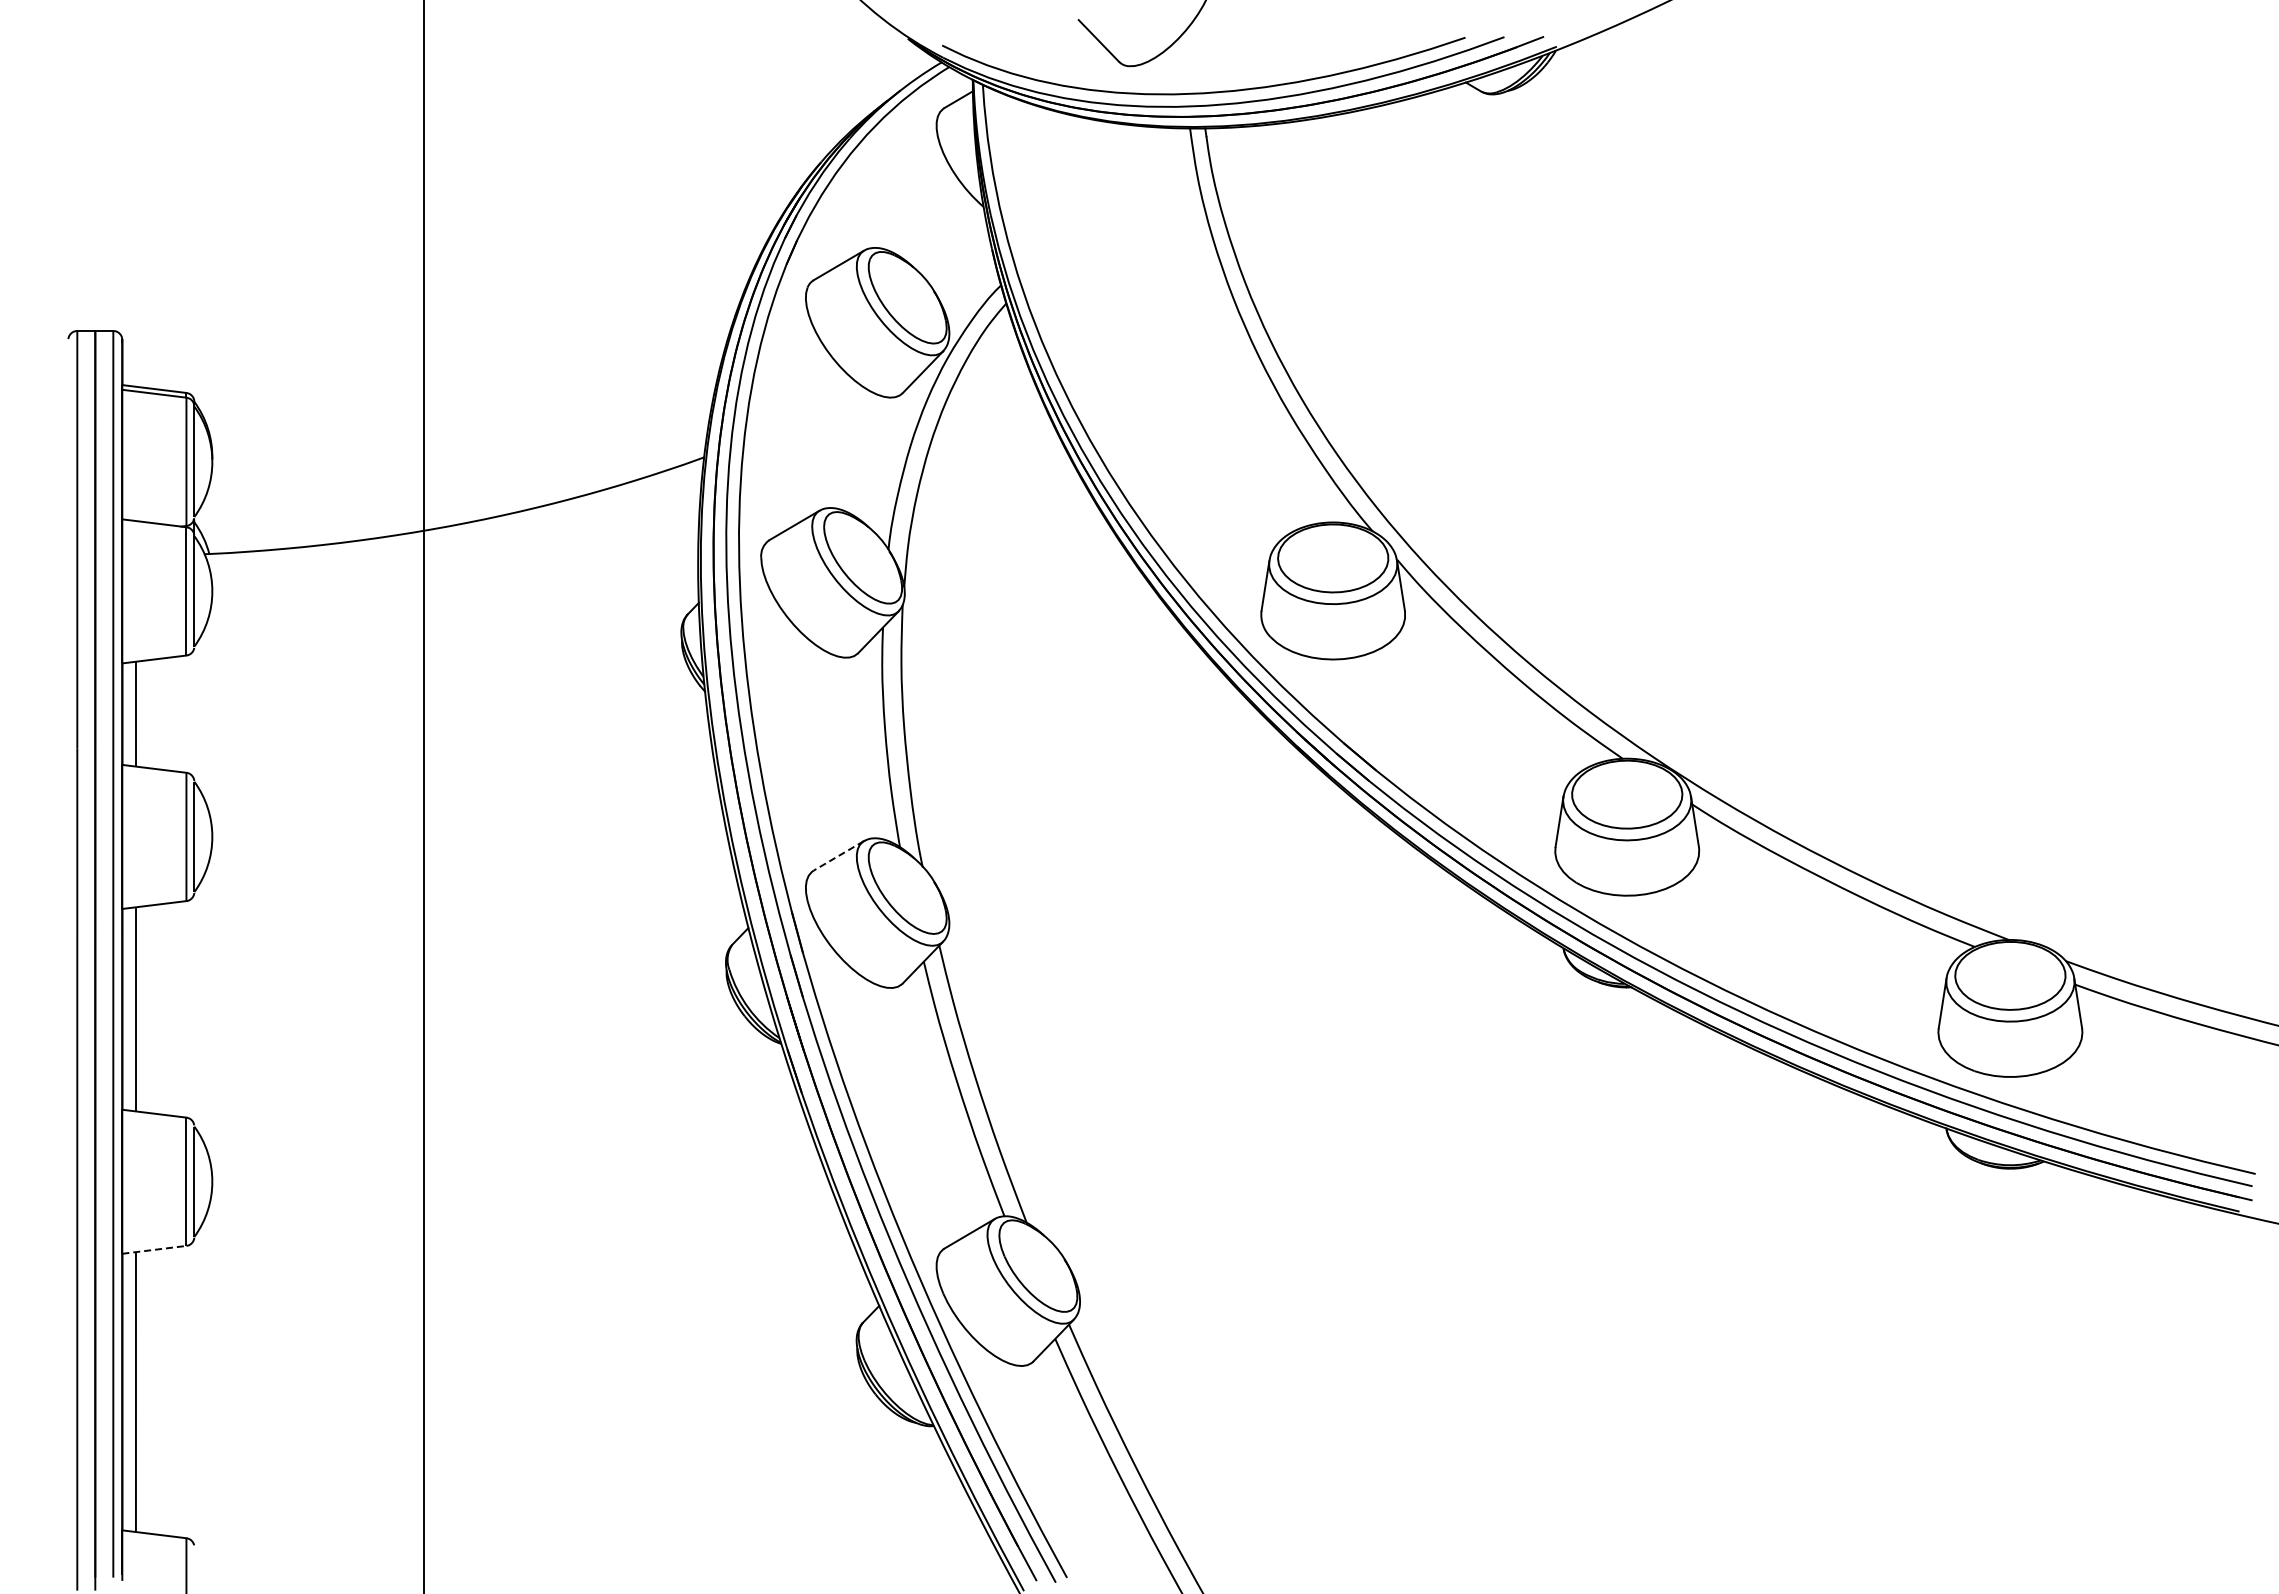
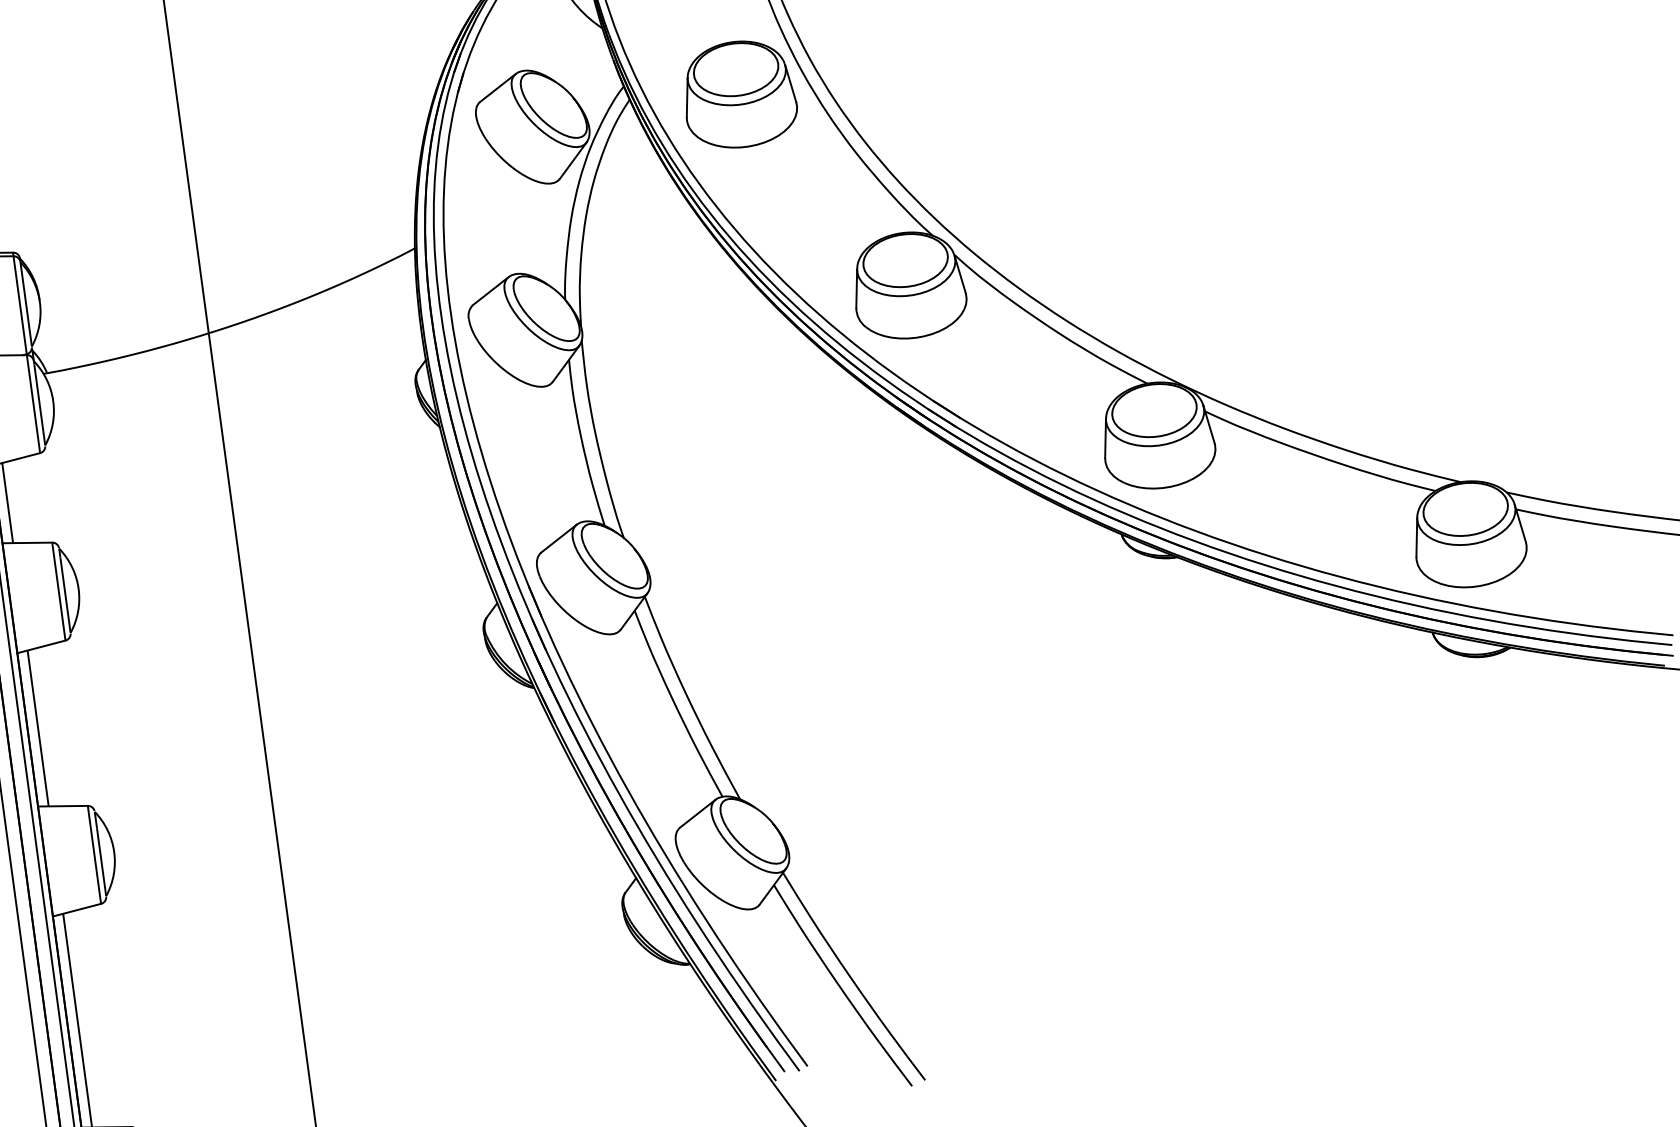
part: (1148, 315) -> (739, 94), added
line: (838, 856) -> (558, 539), dashed -> solid
line: (154, 1249) -> (77, 909), dashed -> solid

